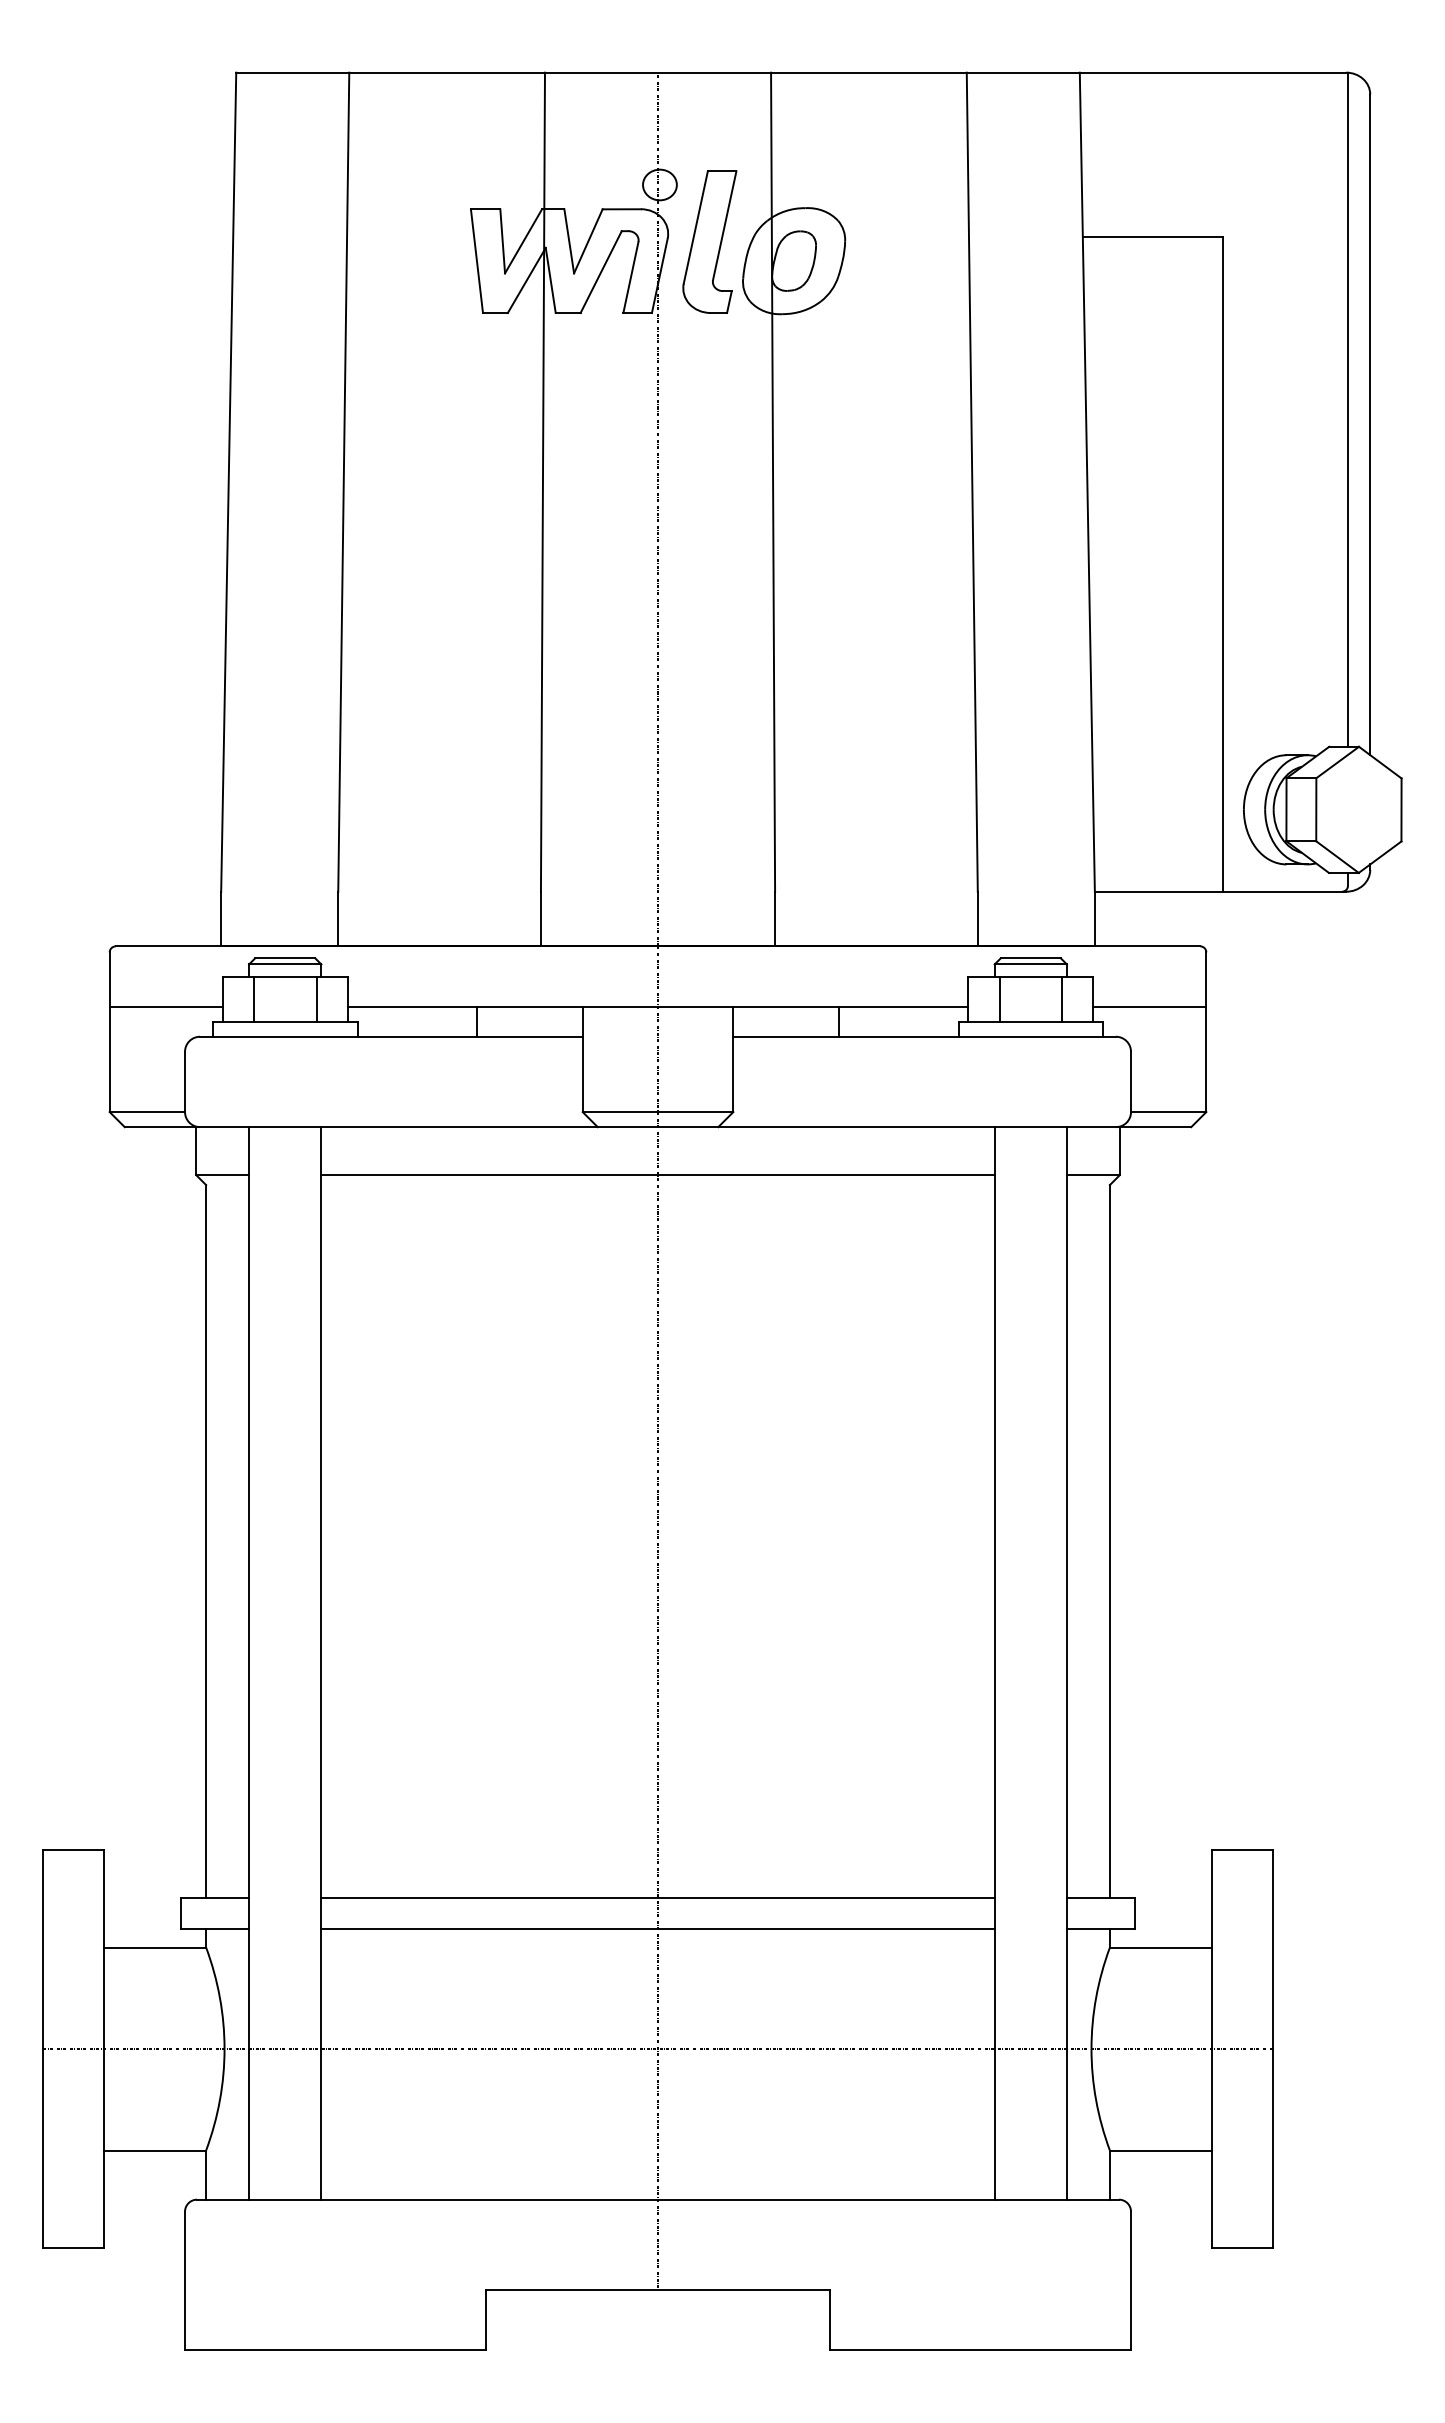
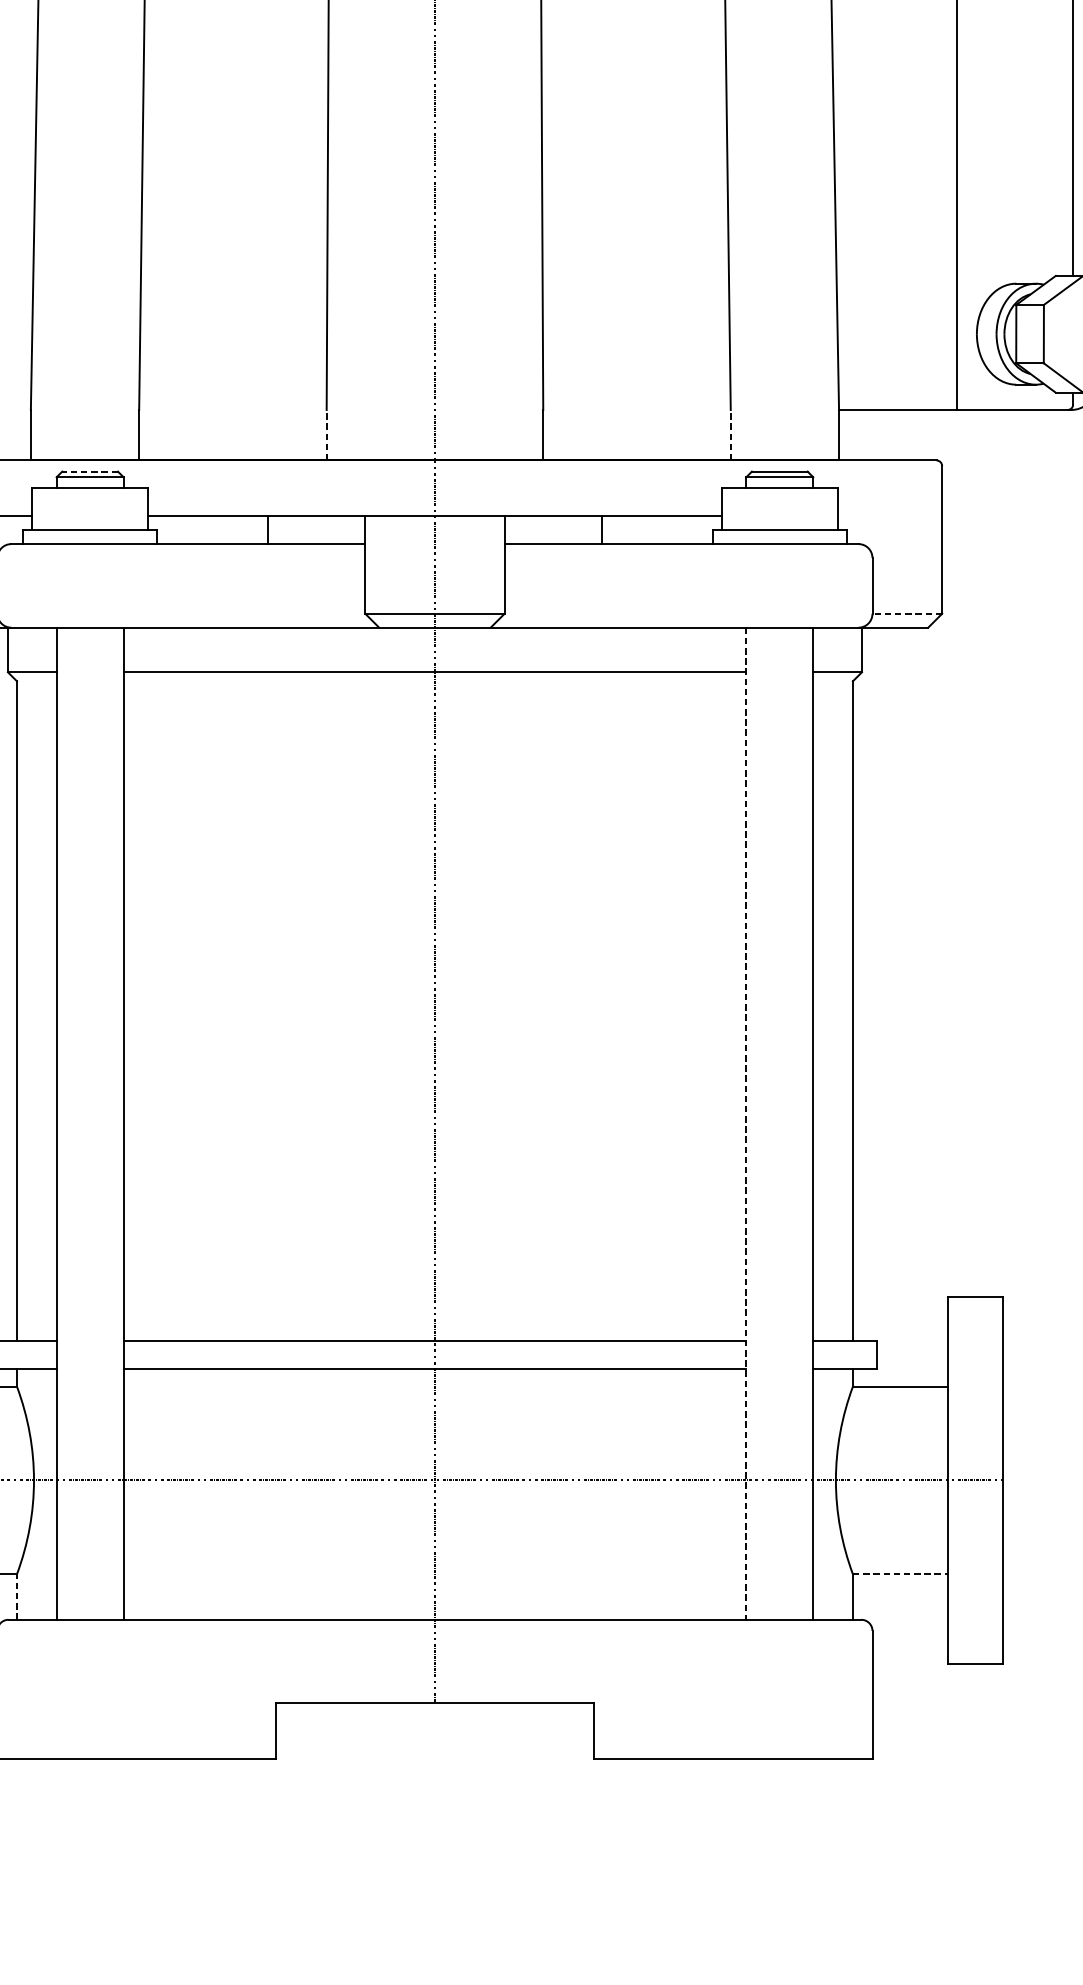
line: (540, 918) -> (326, 434), solid -> dashed
line: (977, 918) -> (730, 434), solid -> dashed
line: (284, 958) -> (89, 471), solid -> dashed
line: (253, 998) -> (60, 508), removed
line: (316, 998) -> (119, 508), removed
line: (999, 998) -> (750, 508), removed
line: (1062, 998) -> (809, 508), removed
line: (1149, 1006) -> (889, 516), removed
line: (1168, 1112) -> (907, 614), solid -> dashed
line: (994, 1663) -> (746, 1123), solid -> dashed
line: (1161, 2150) -> (900, 1574), solid -> dashed
line: (206, 2175) -> (17, 1597), solid -> dashed

